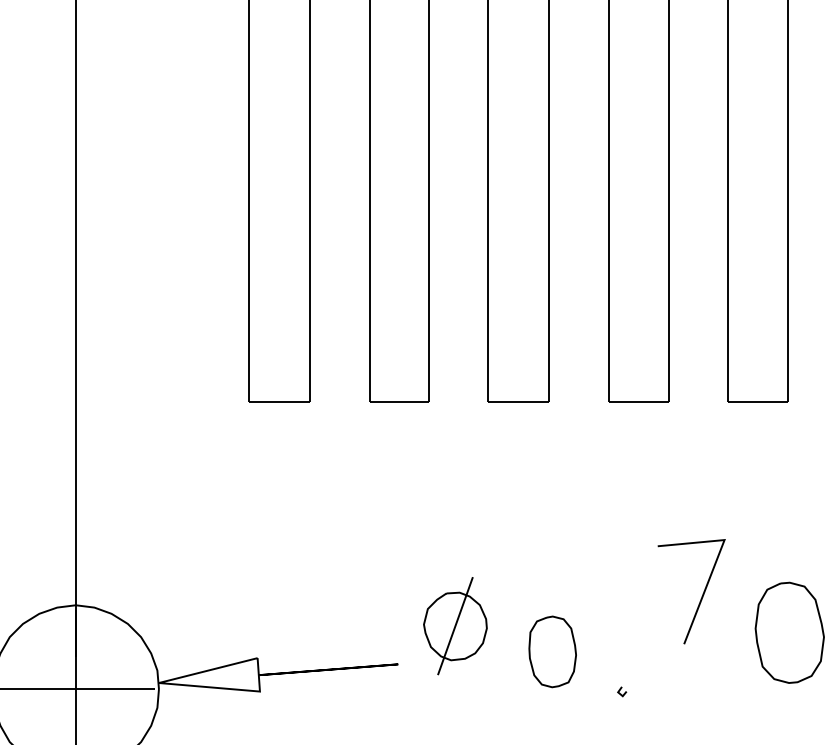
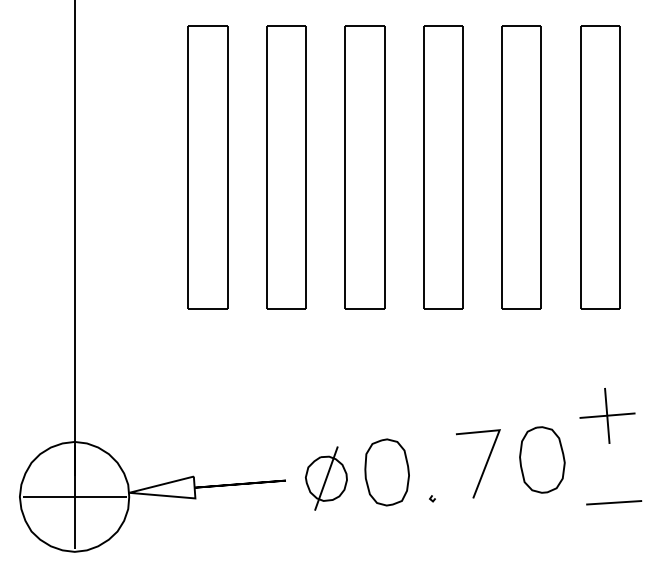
line: (701, 595) -> (484, 466), moved
part: (455, 625) -> (326, 478), moved
part: (551, 651) -> (386, 472), size x1.43

